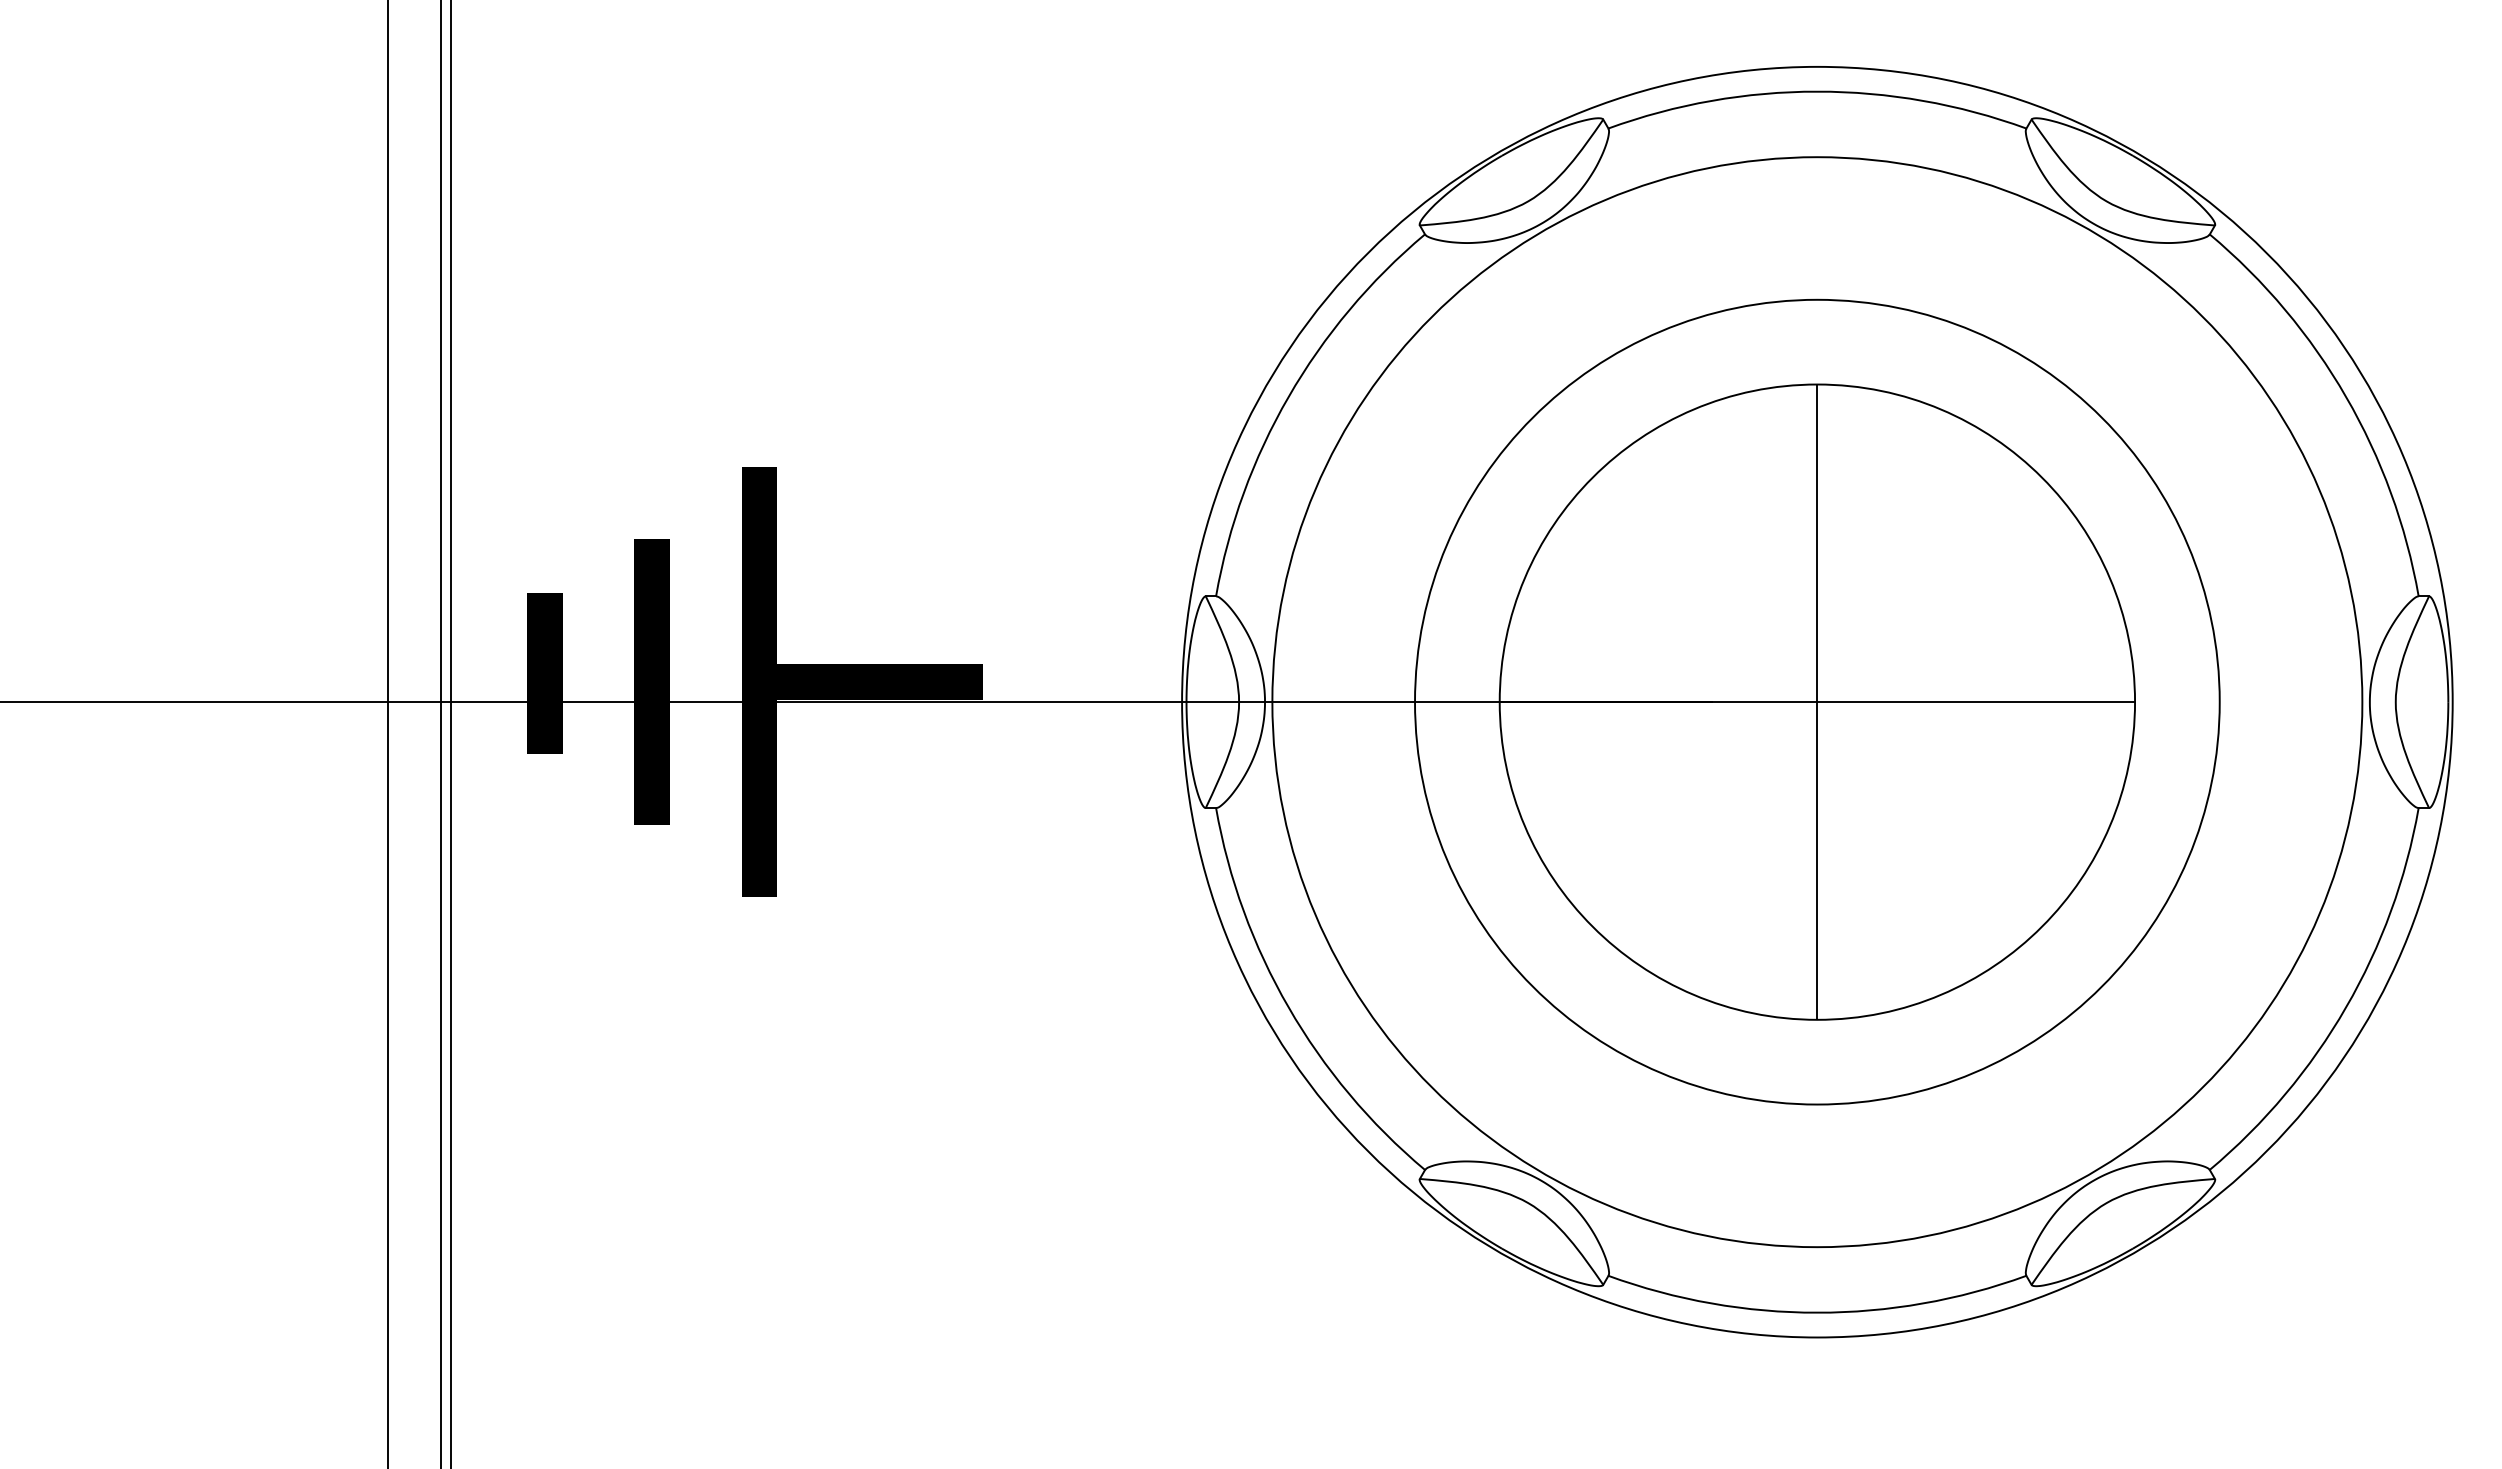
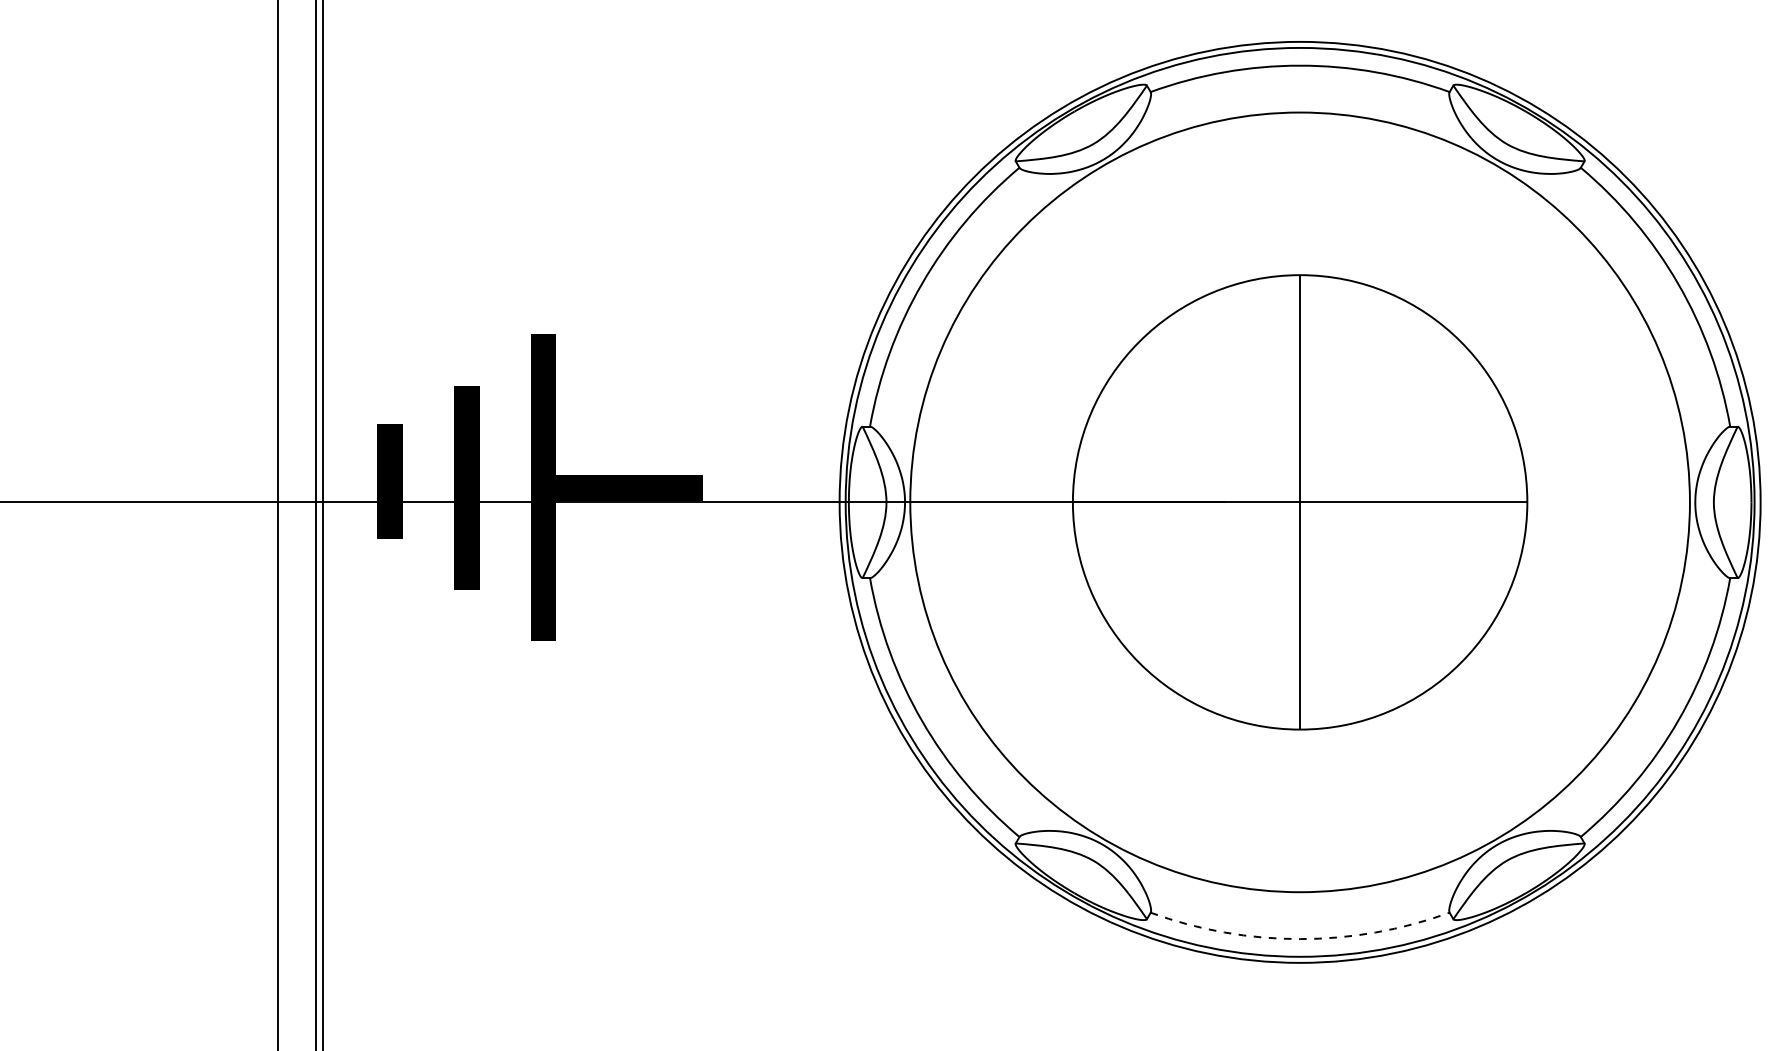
circle: (1817, 701) -> (1300, 501), size x1.6
arc: (1817, 1312) -> (1300, 938), solid -> dashed

